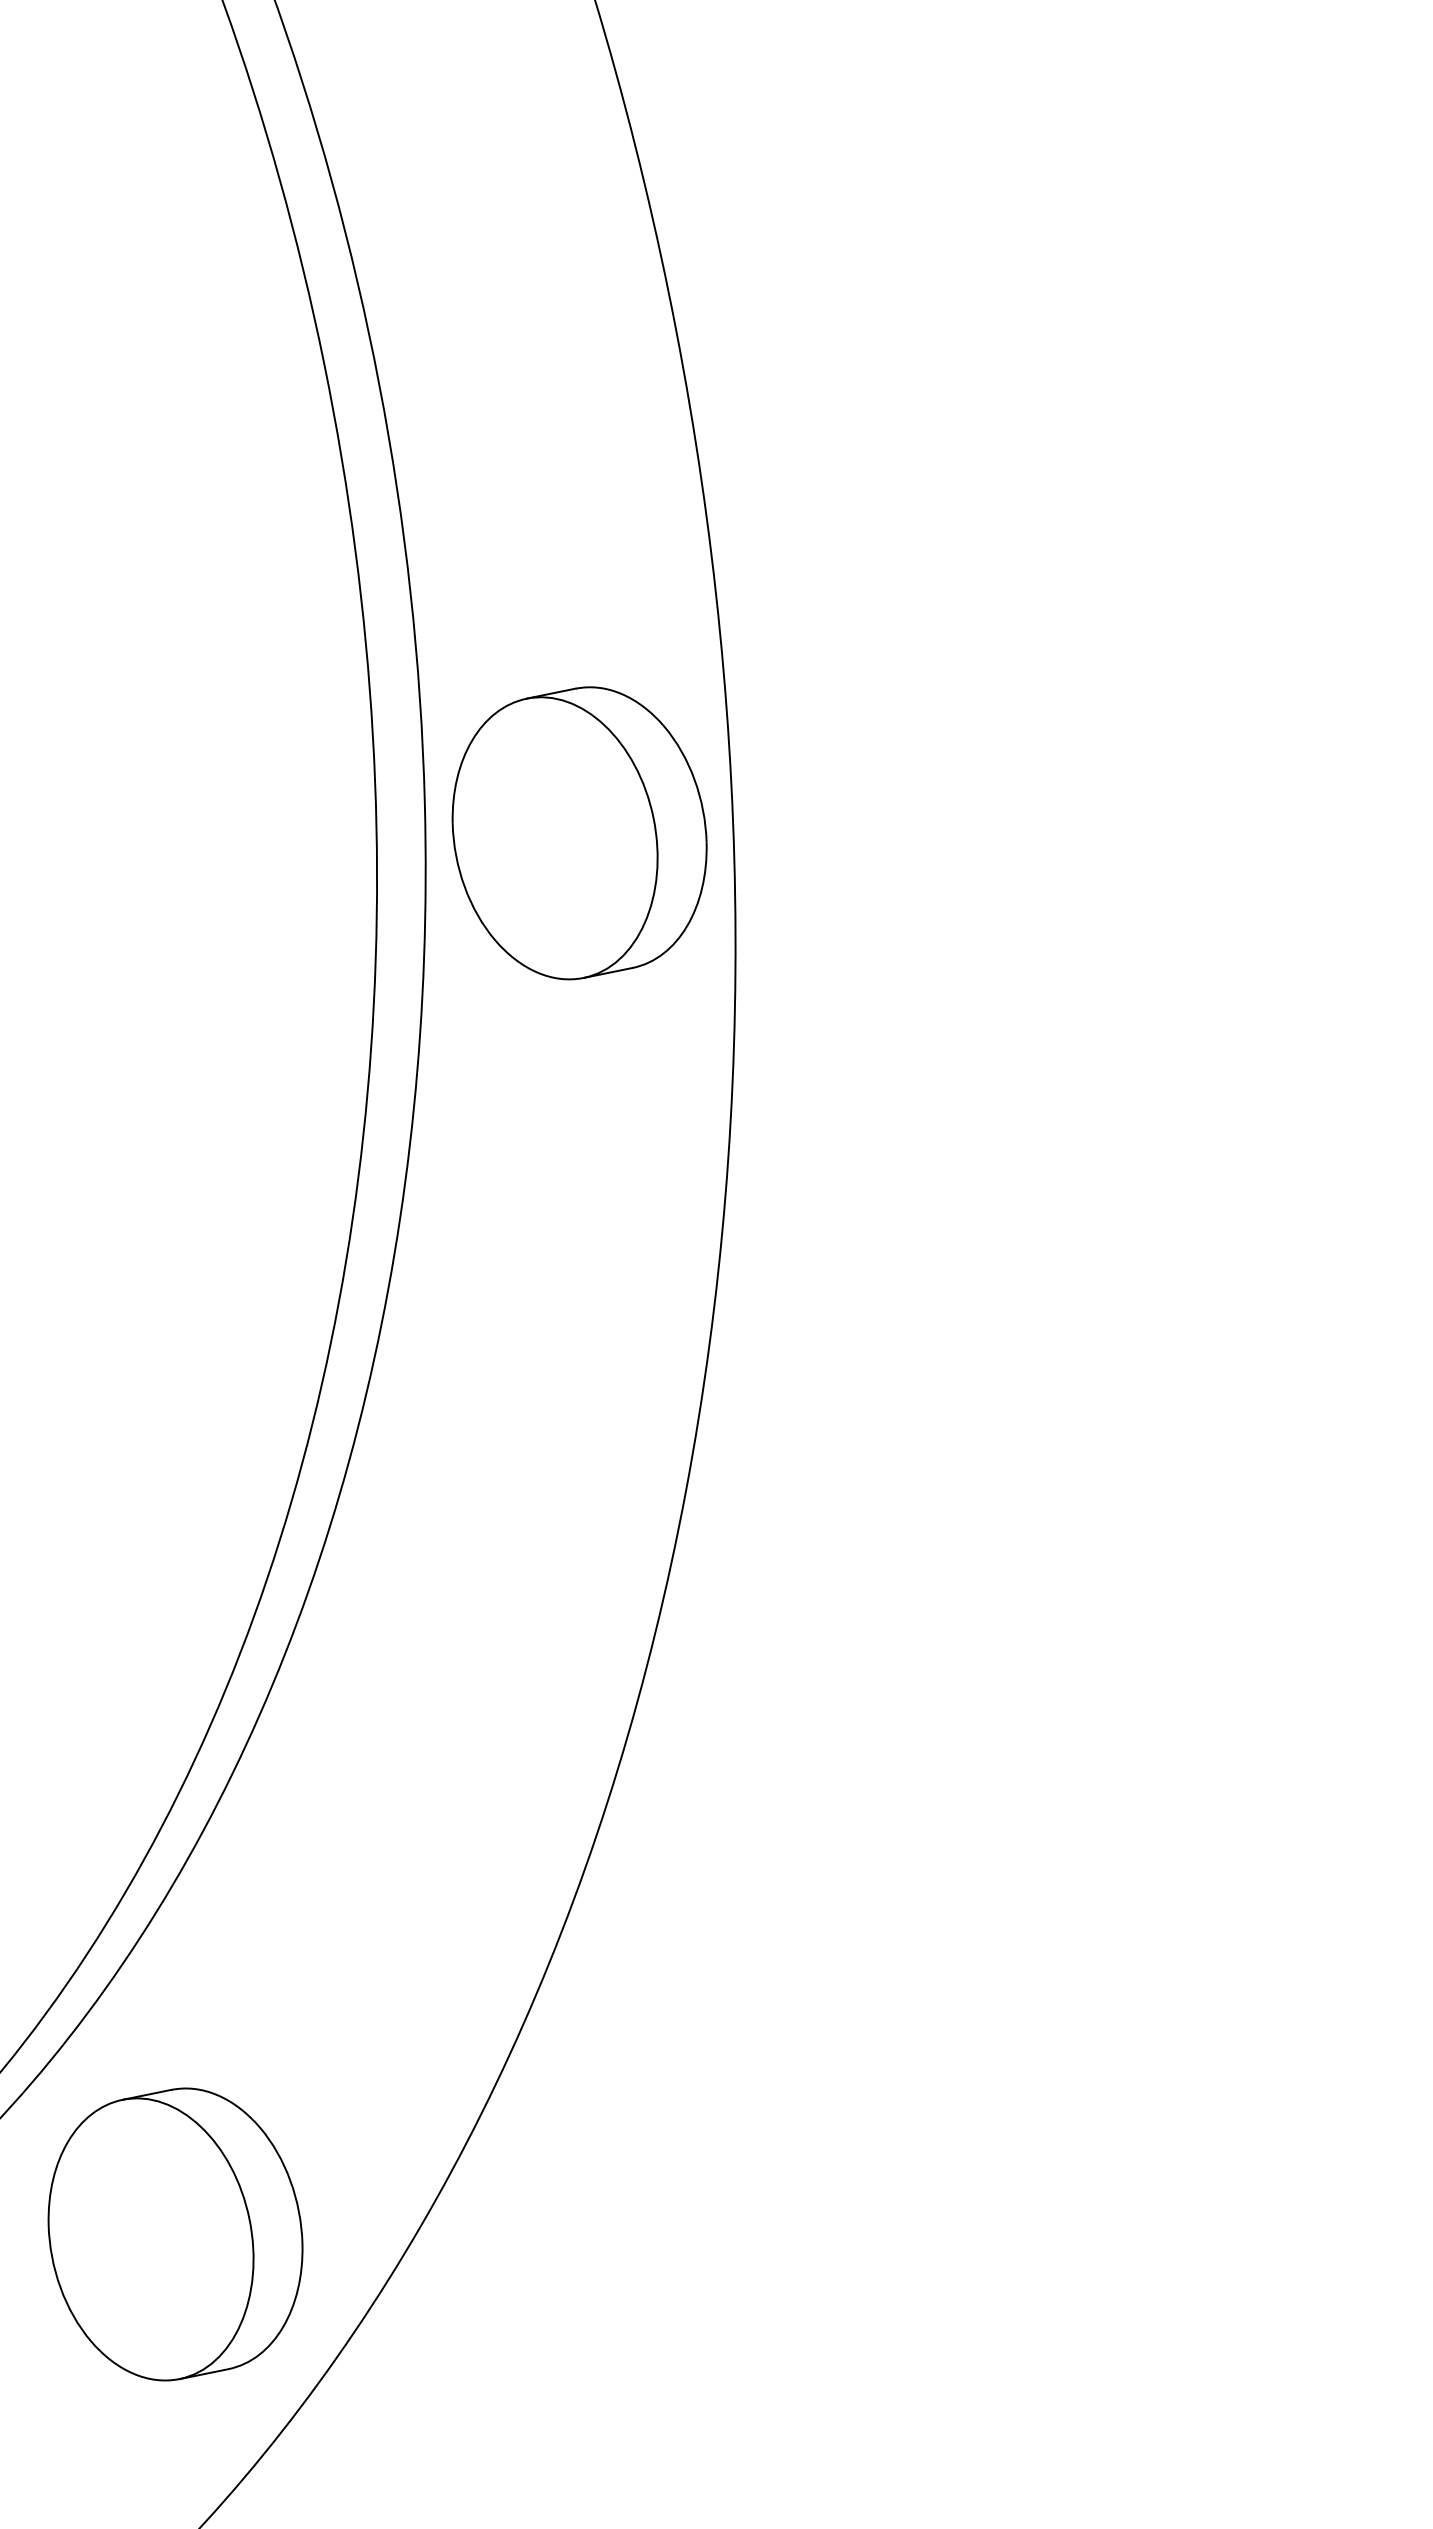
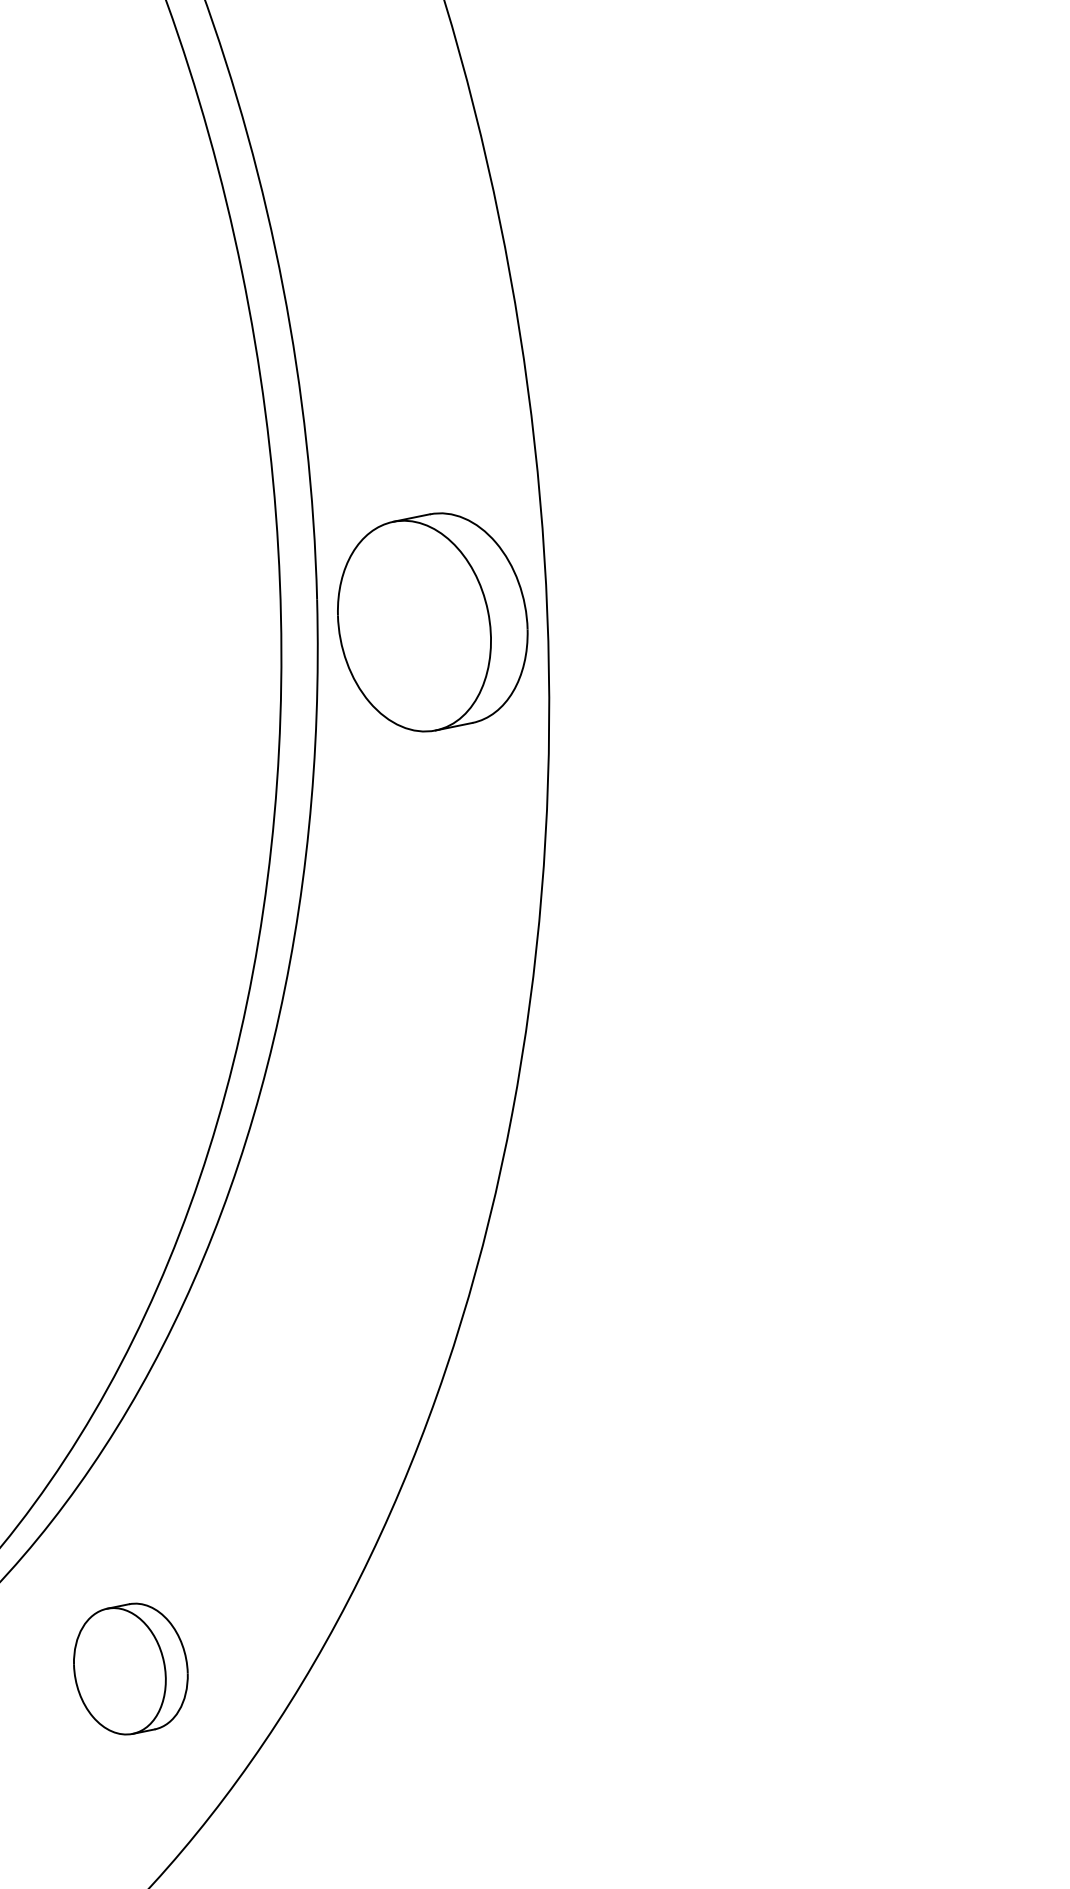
part: (175, 2234) -> (130, 1669), size x0.6

